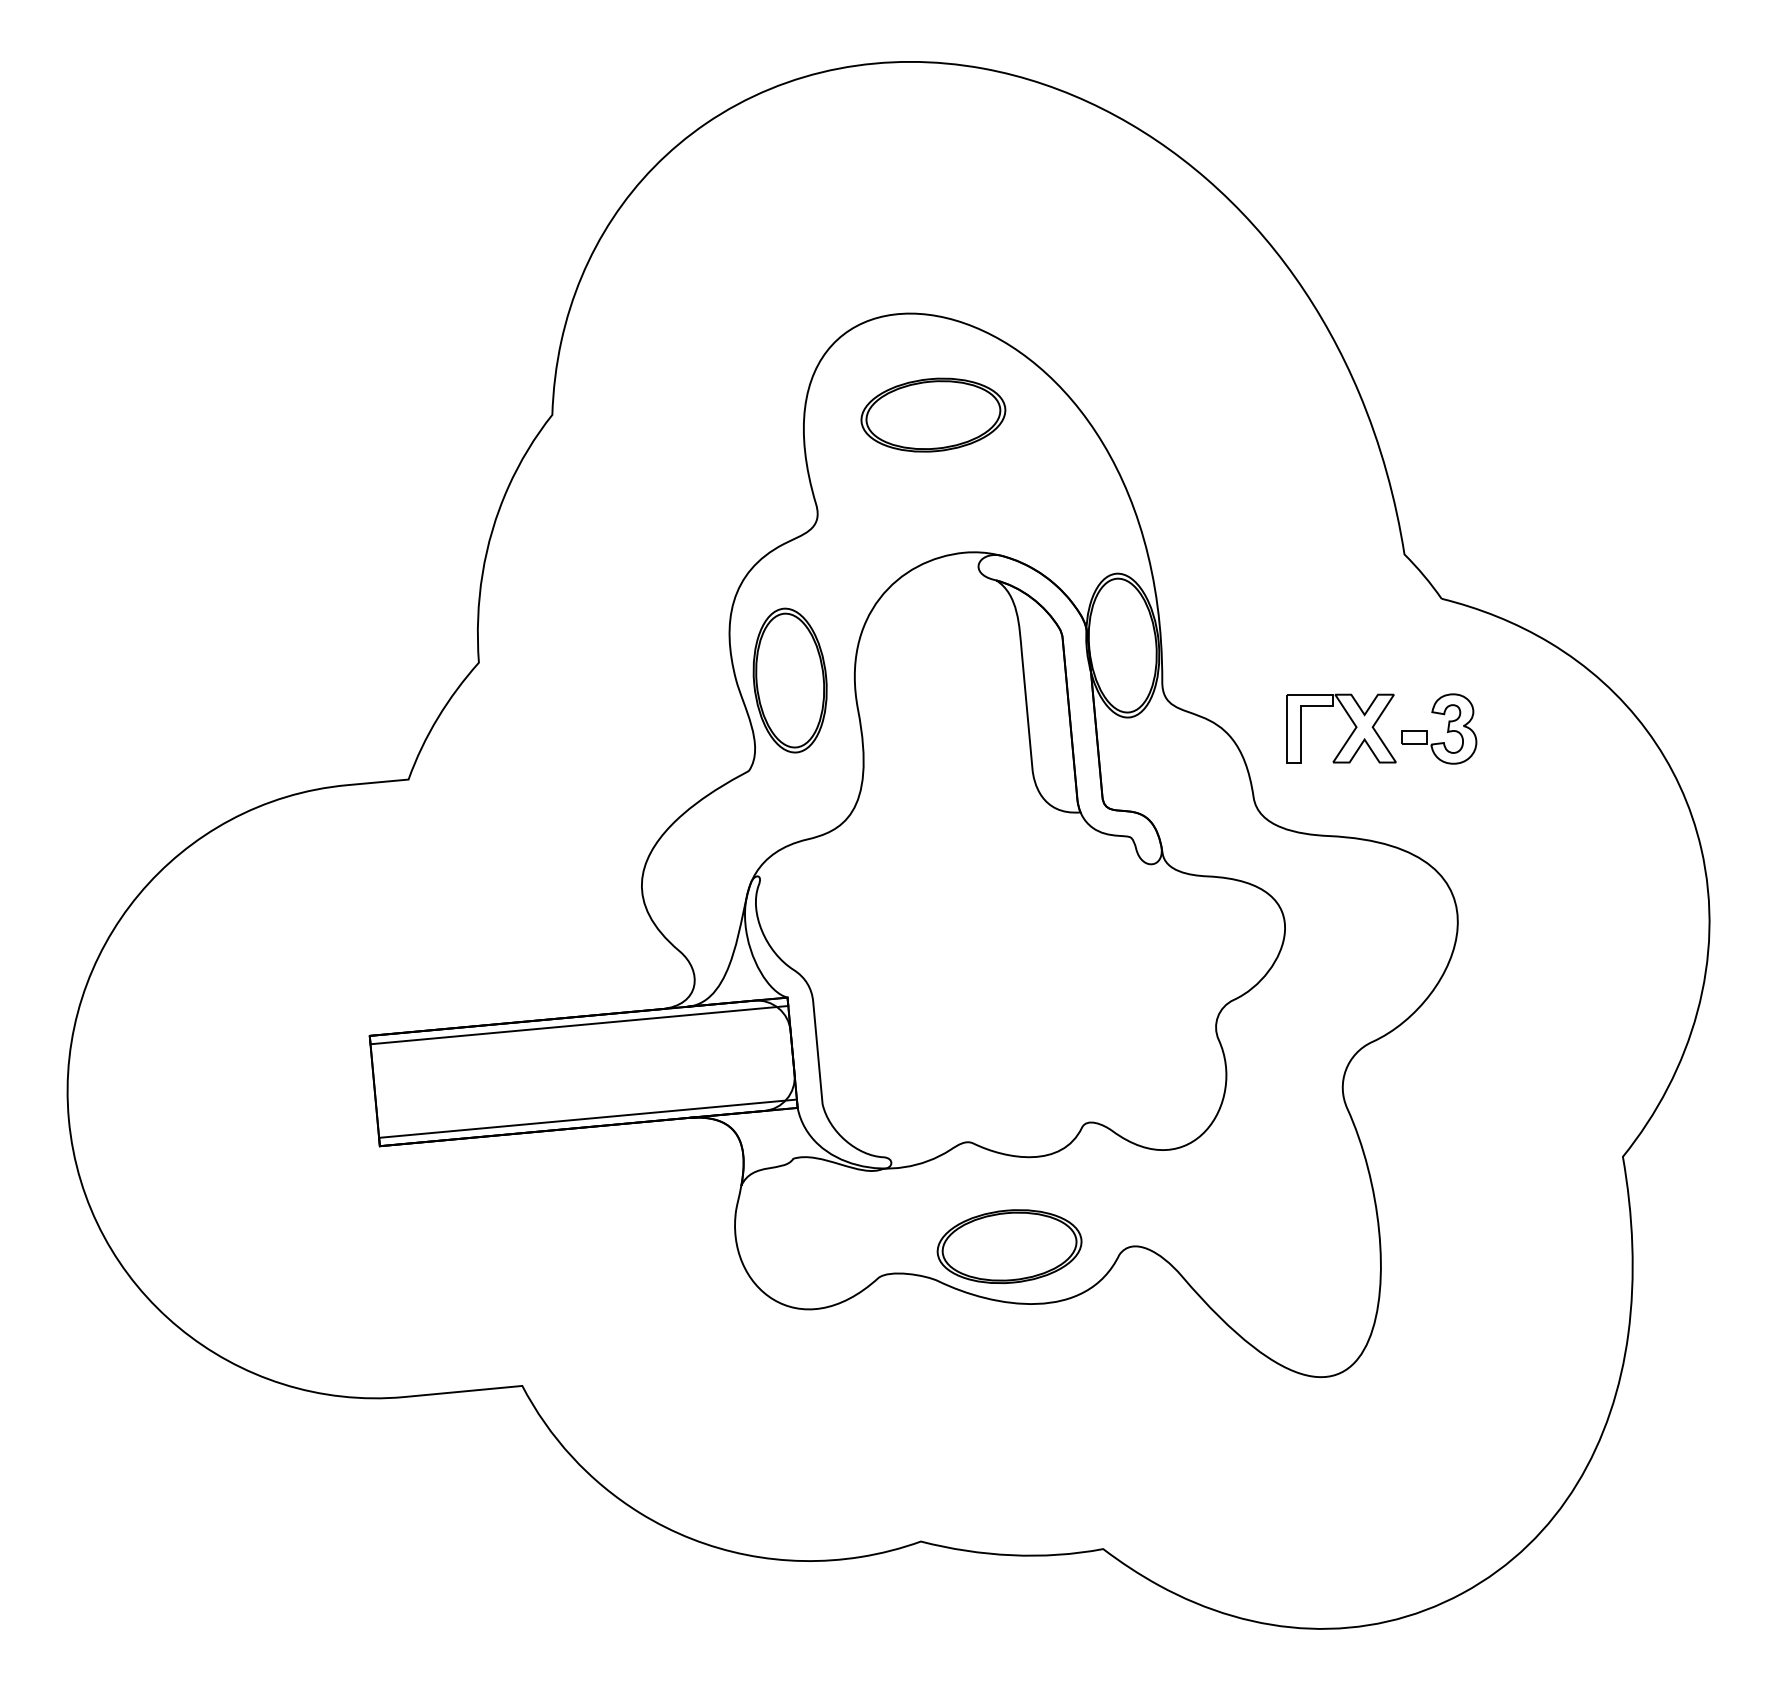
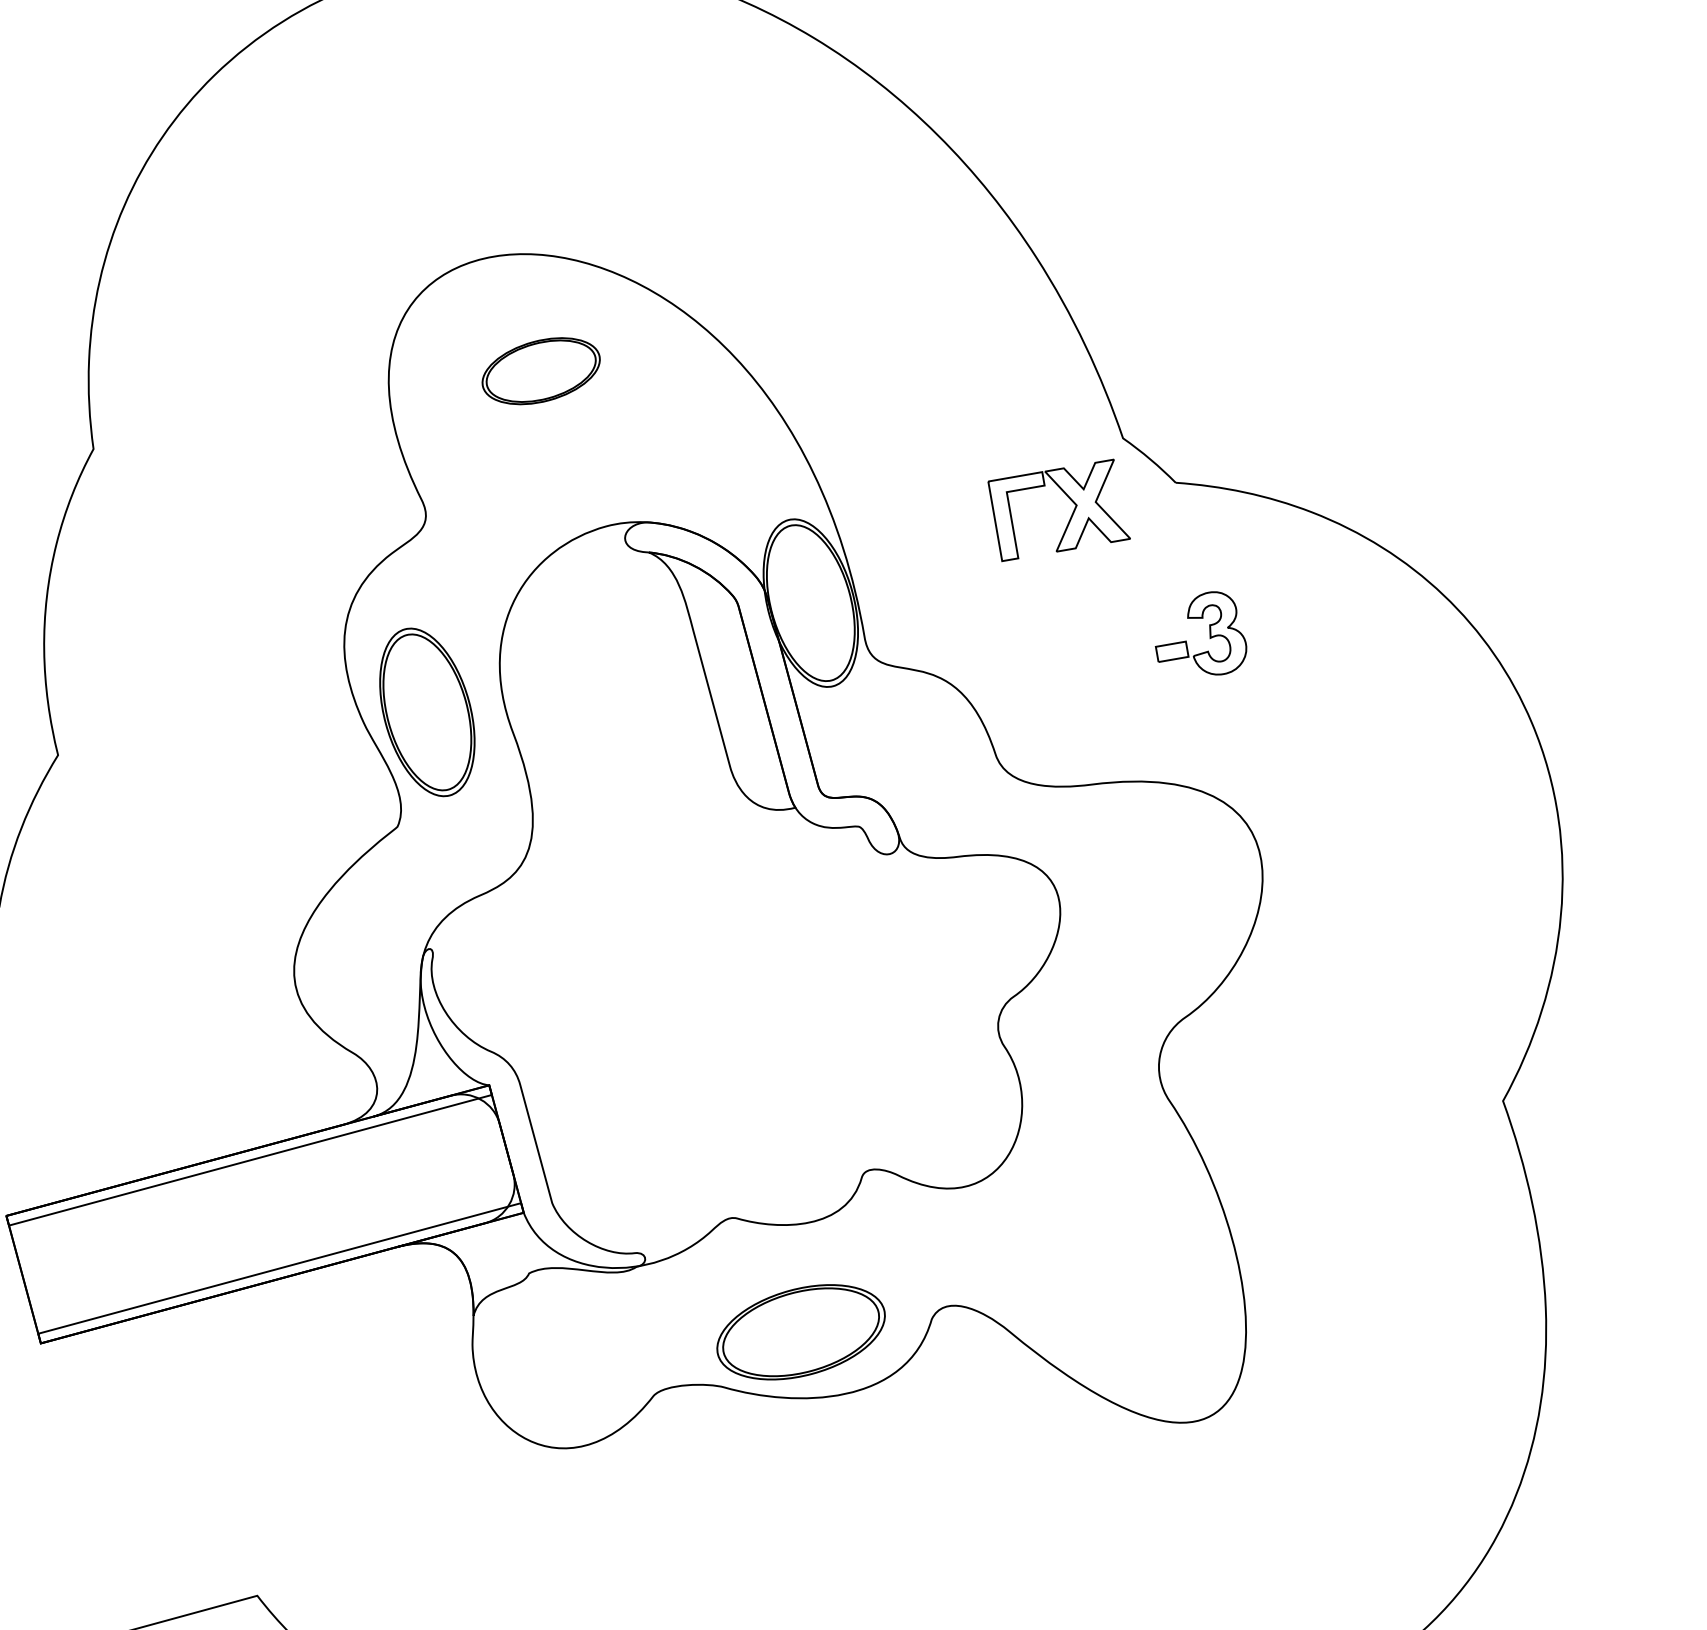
part: (933, 414) -> (541, 370), size x0.7
part: (1349, 735) -> (1070, 516), moved

